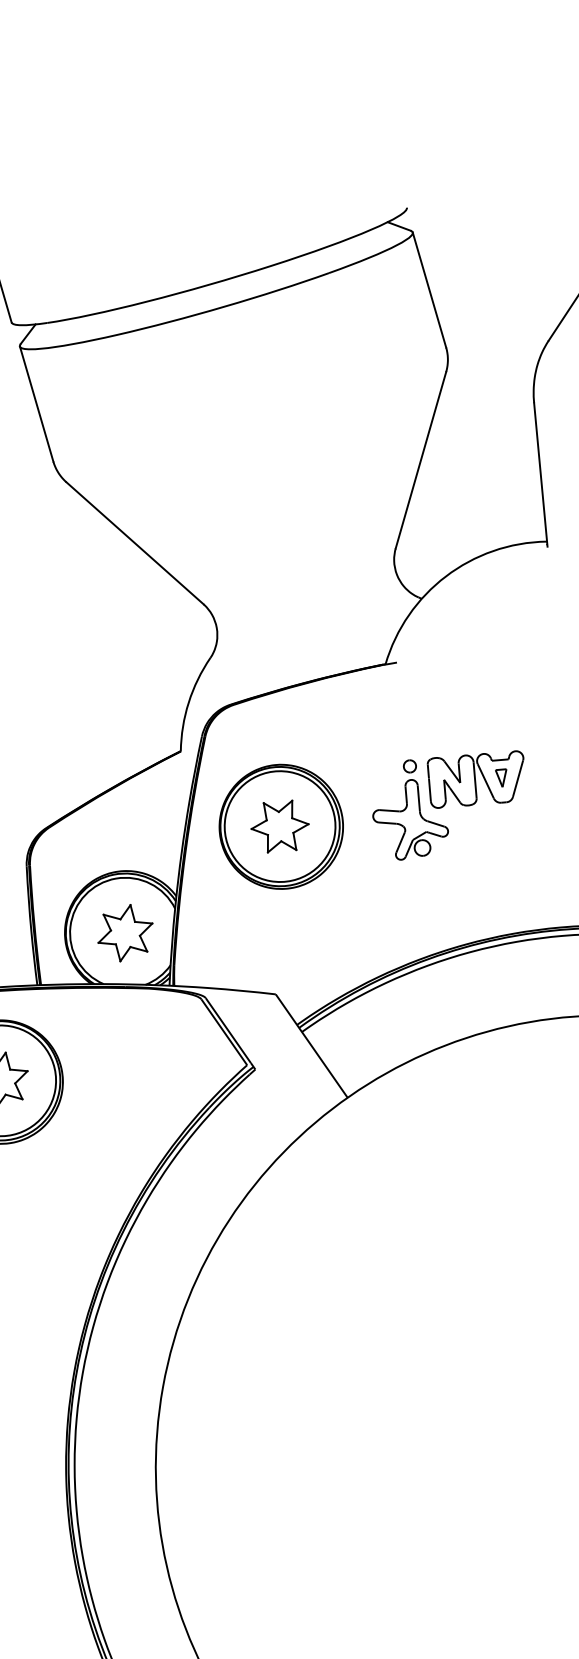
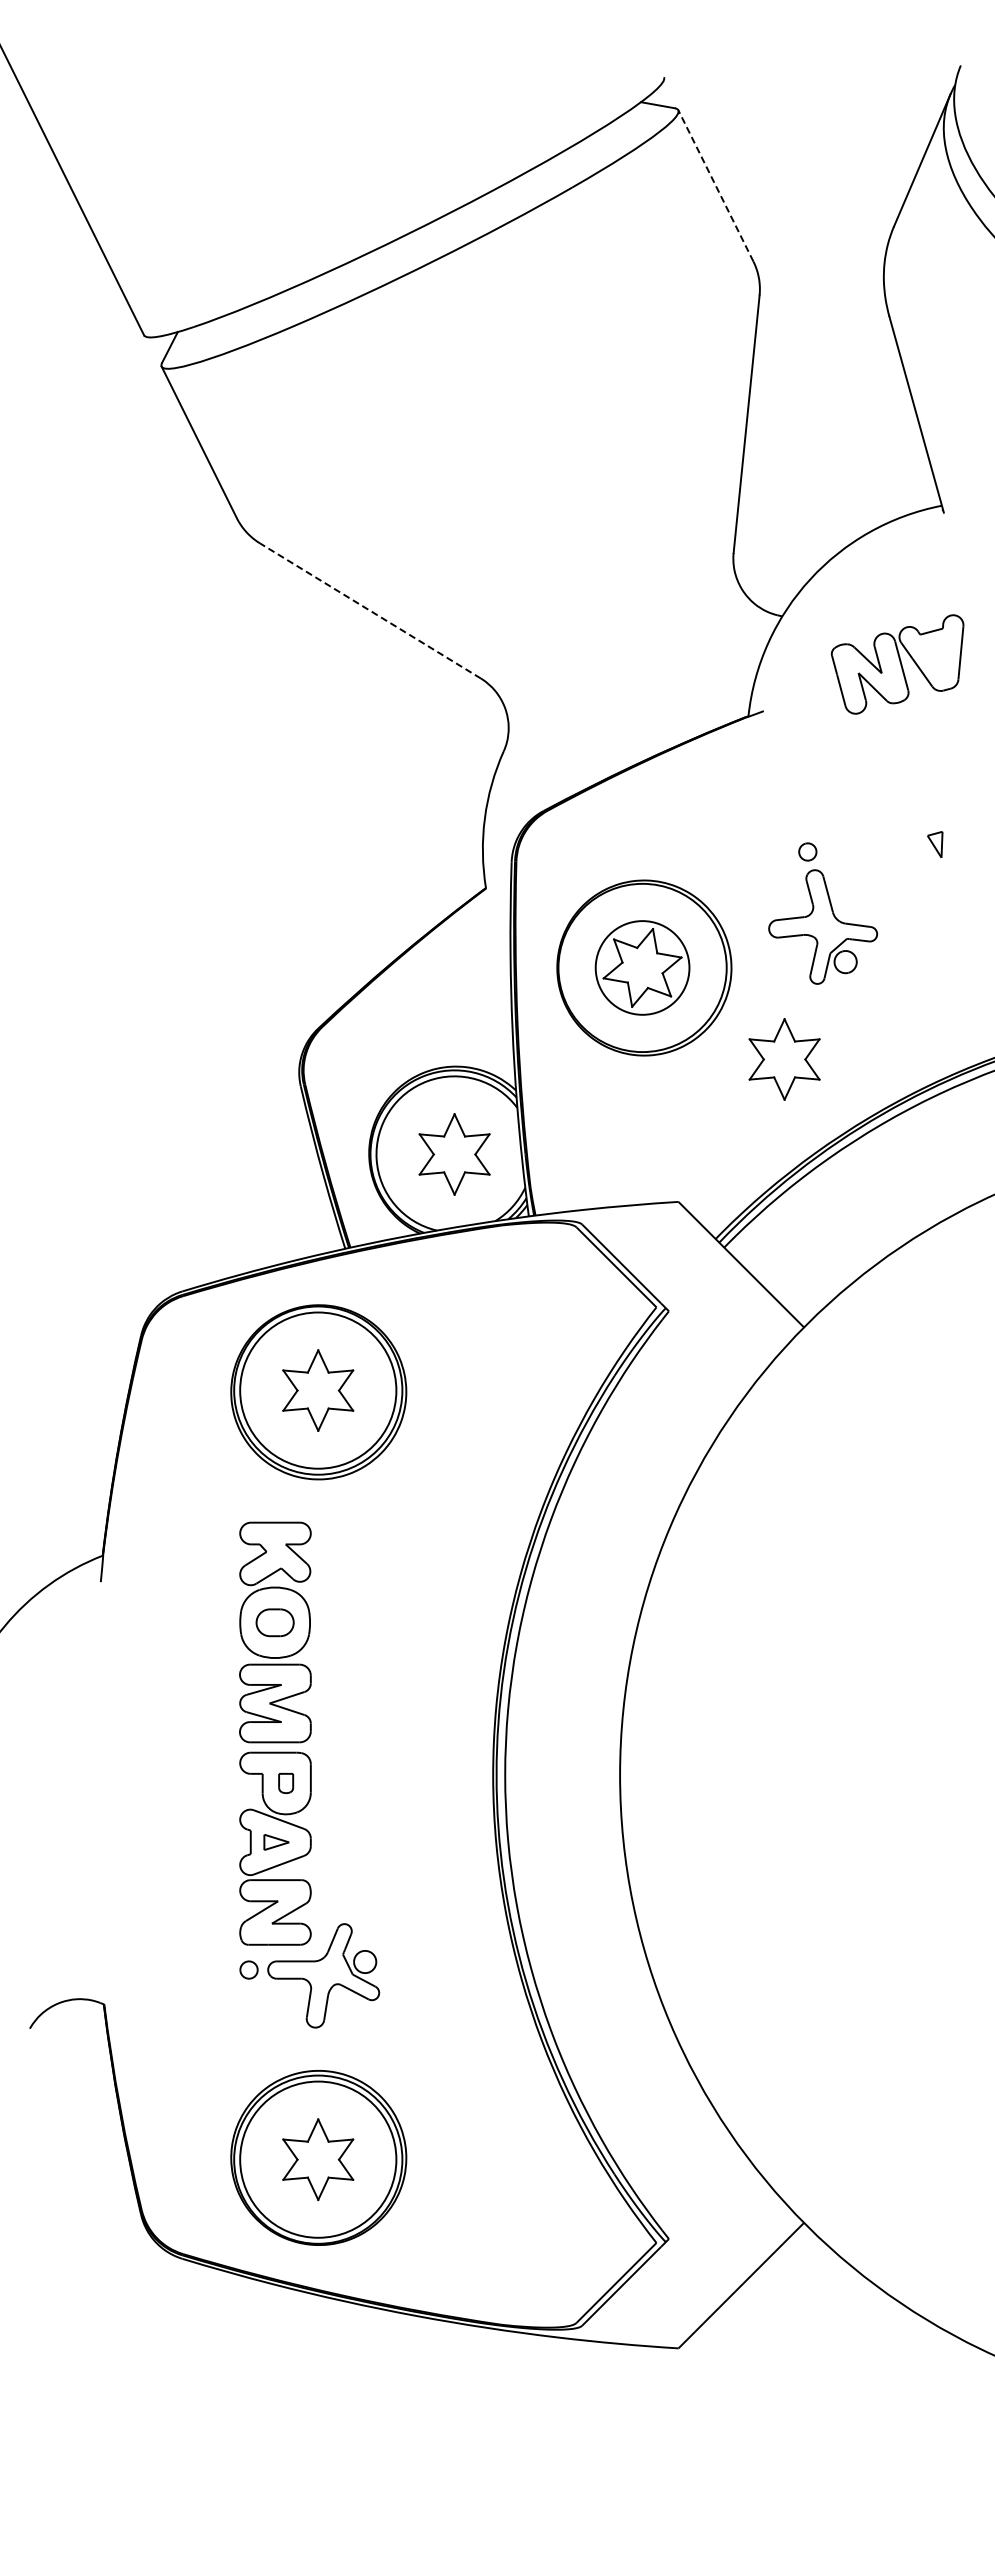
line: (429, 289) -> (715, 185), solid -> dashed
line: (135, 542) -> (370, 610), solid -> dashed
part: (472, 778) -> (897, 664), moved
circle: (280, 826) -> (642, 967), size x0.6
part: (367, 908) -> (784, 1059), added

